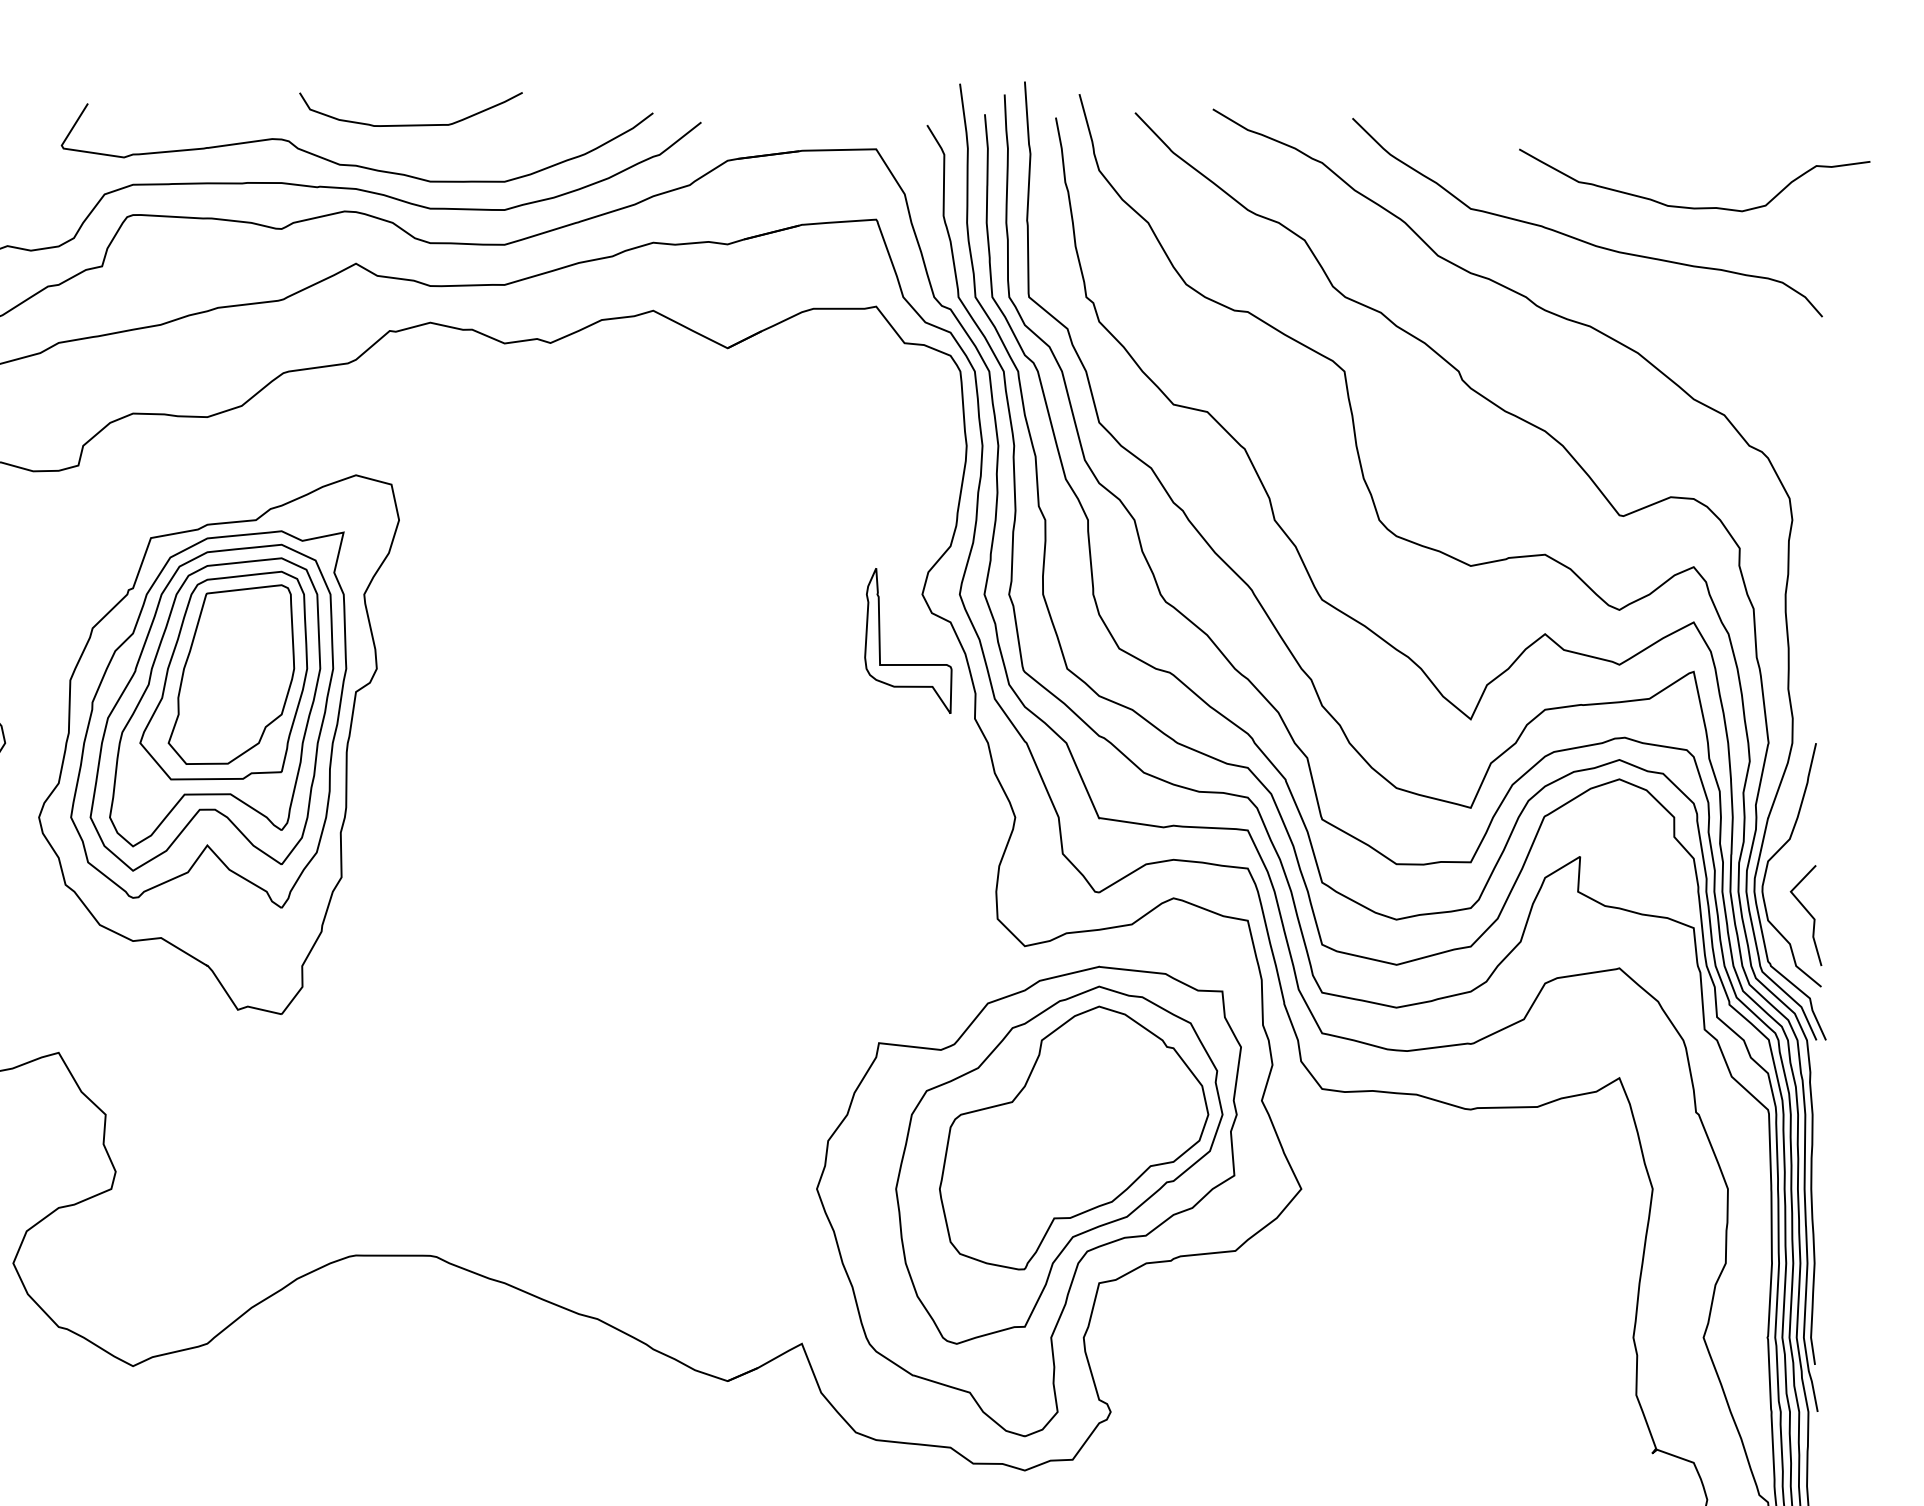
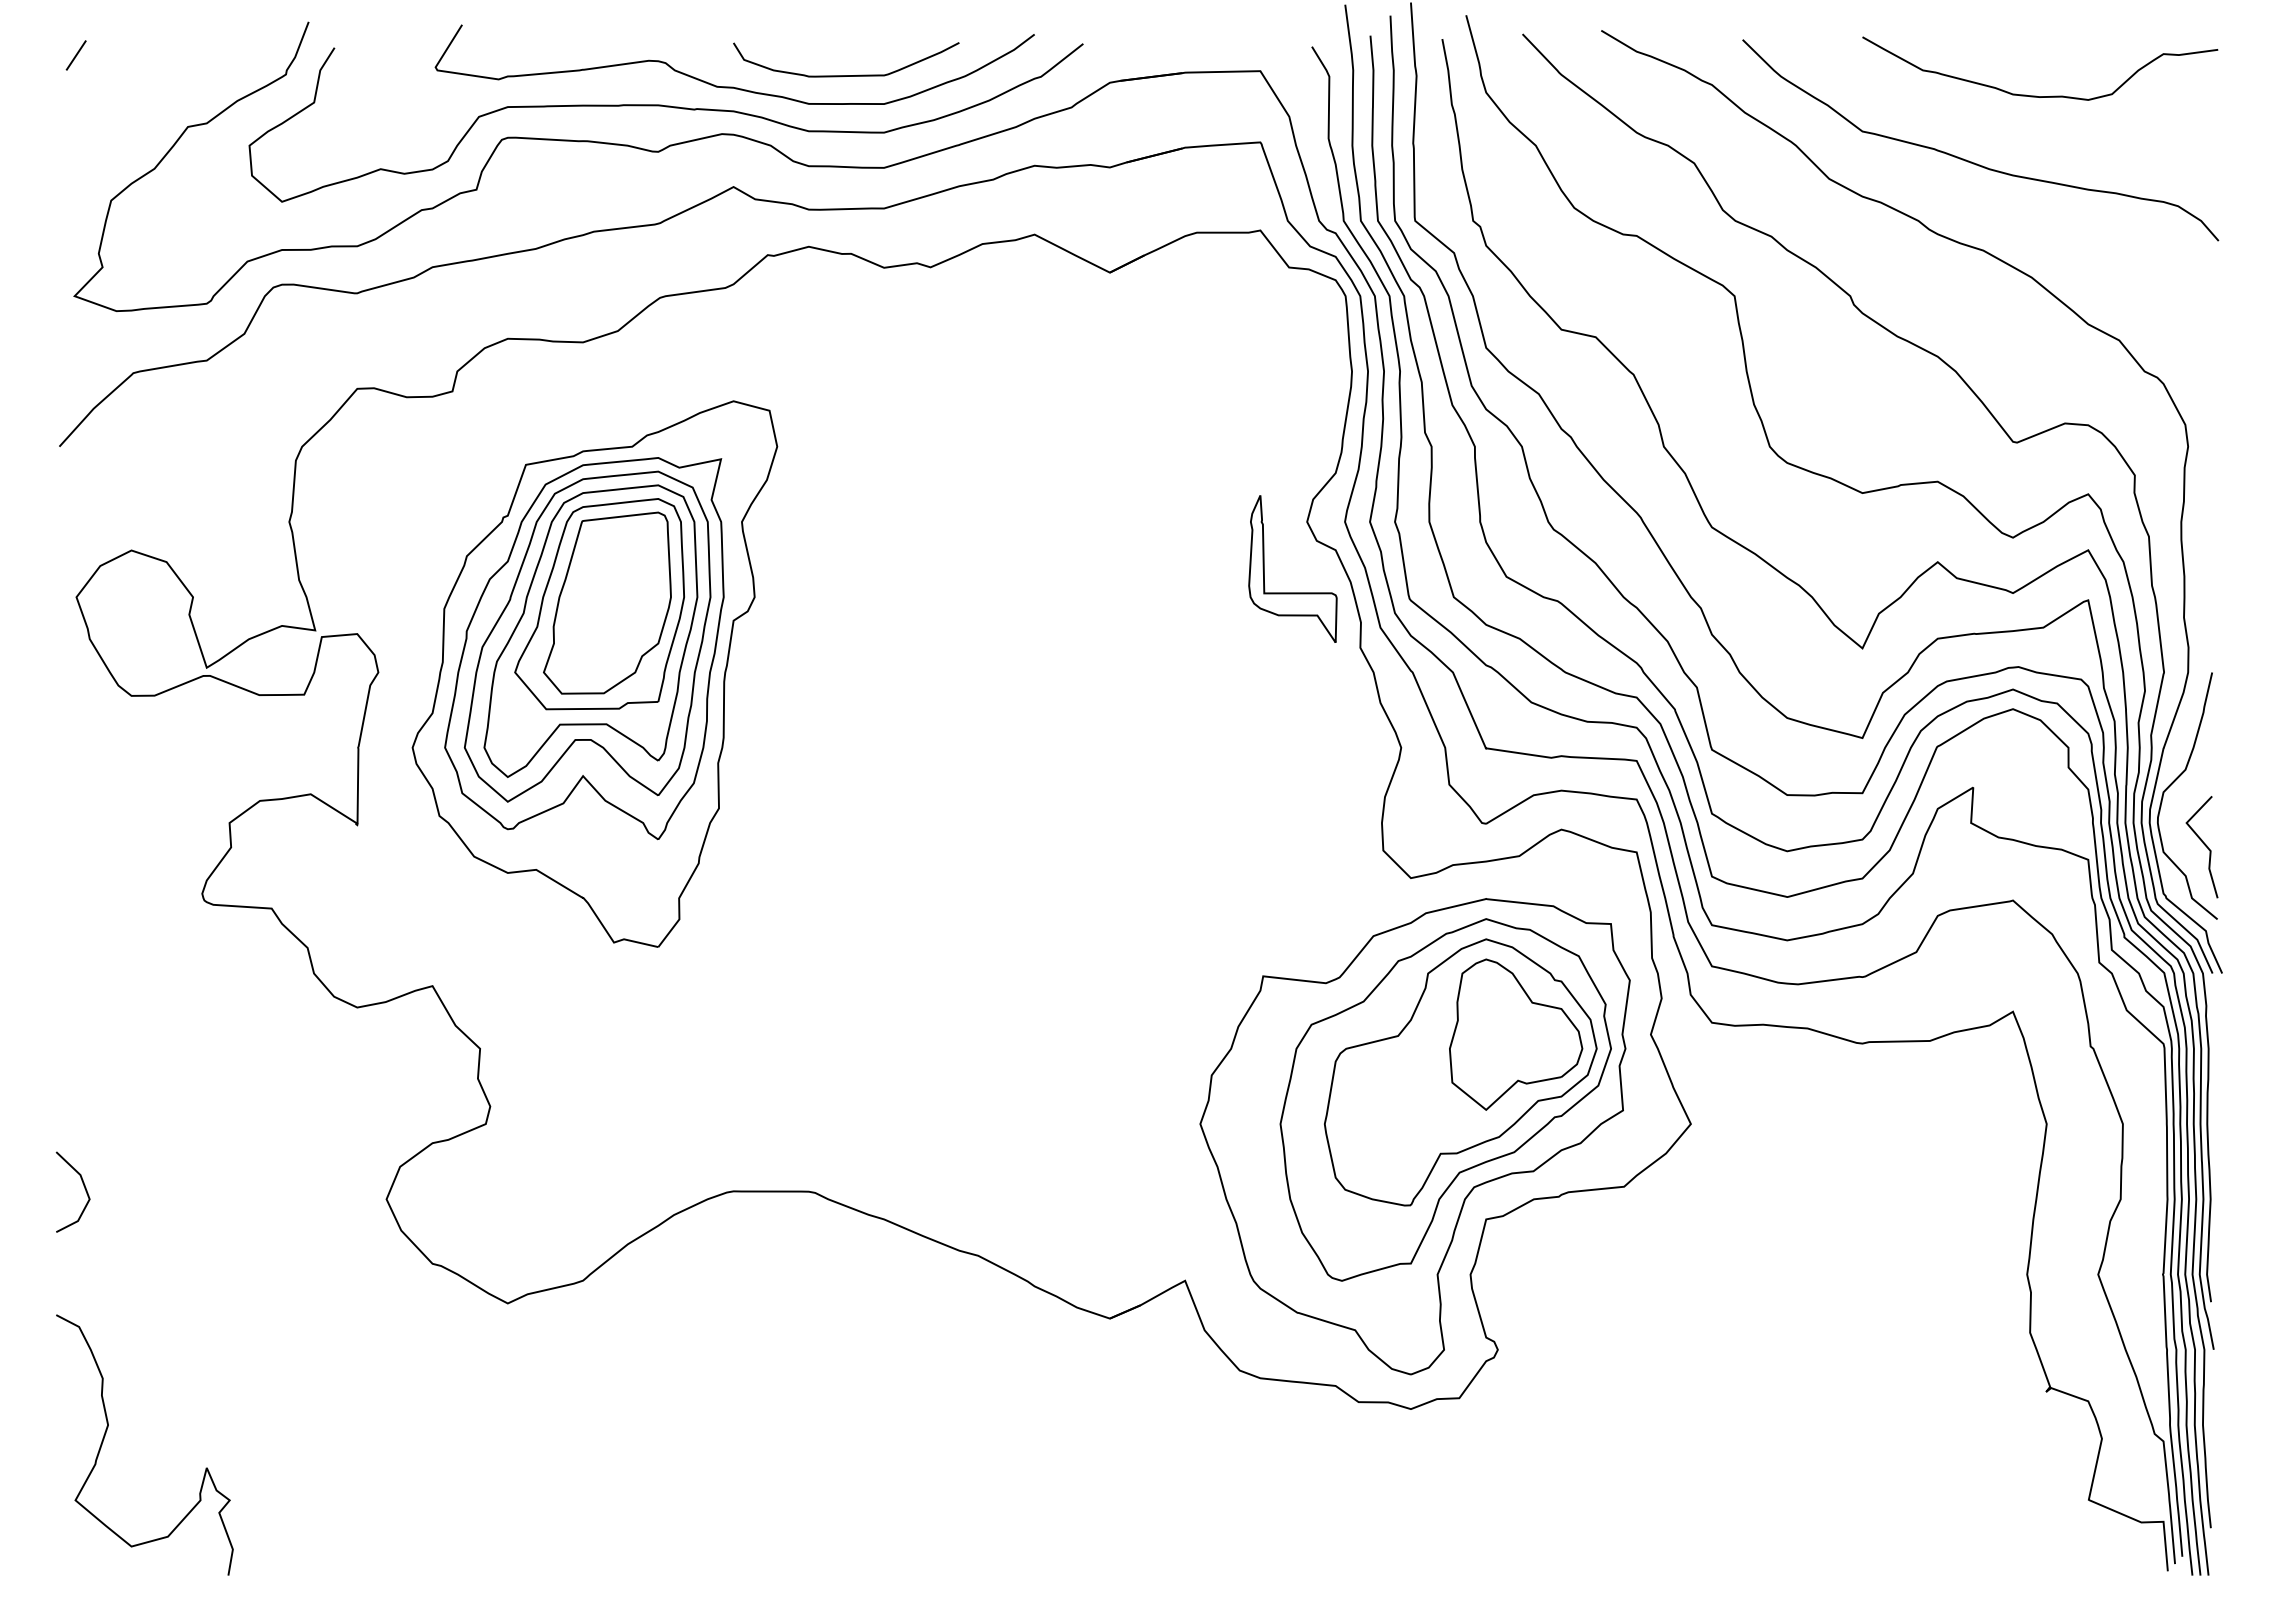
curve: (411, 124) -> (846, 75), moved
curve: (1691, 206) -> (2036, 95), moved
part: (1129, 1100) -> (1516, 1034), added

